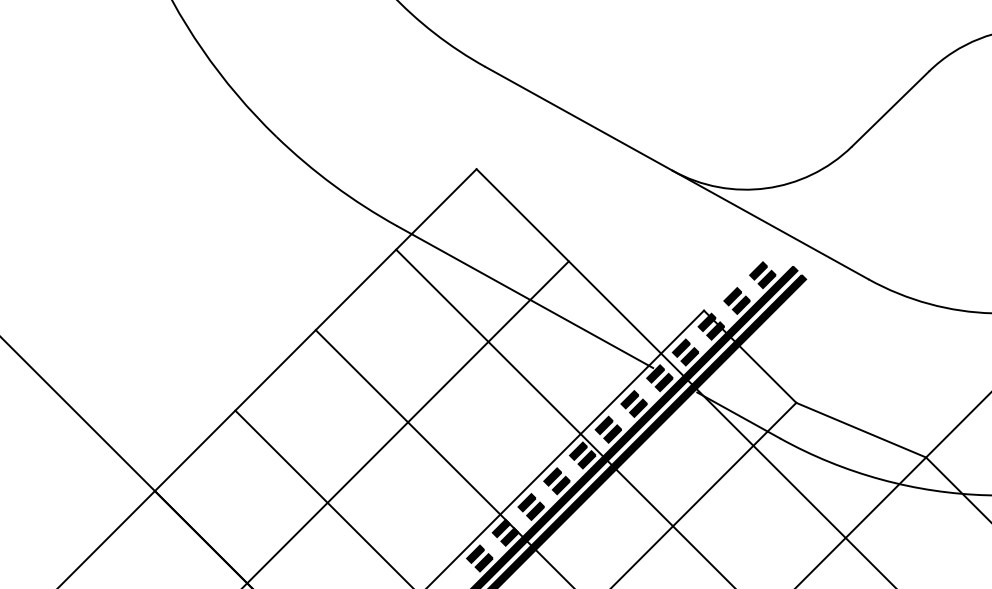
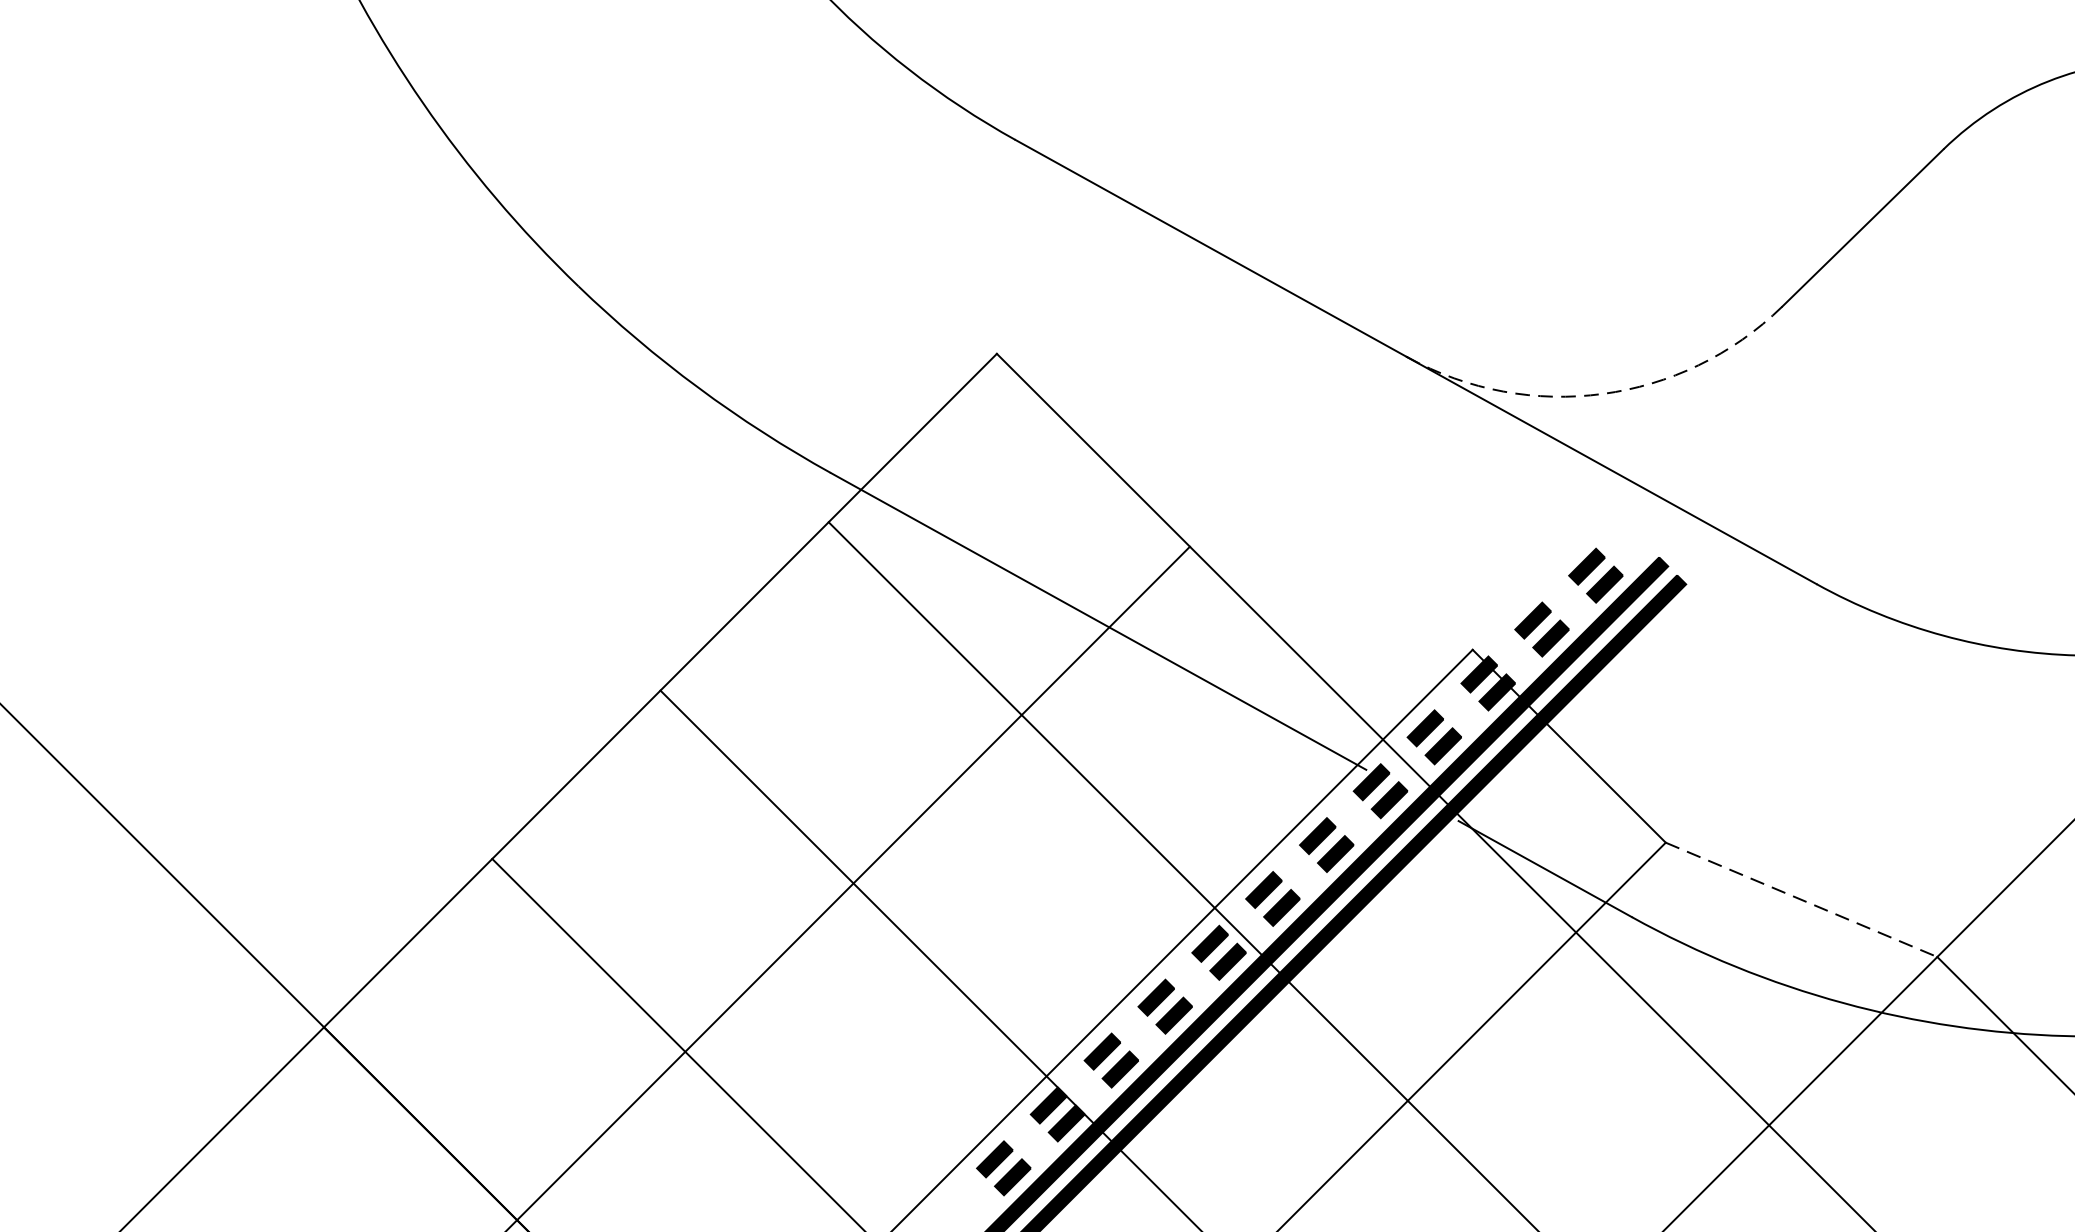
arc: (766, 188) -> (1603, 394), solid -> dashed
line: (861, 430) -> (1802, 900), solid -> dashed

